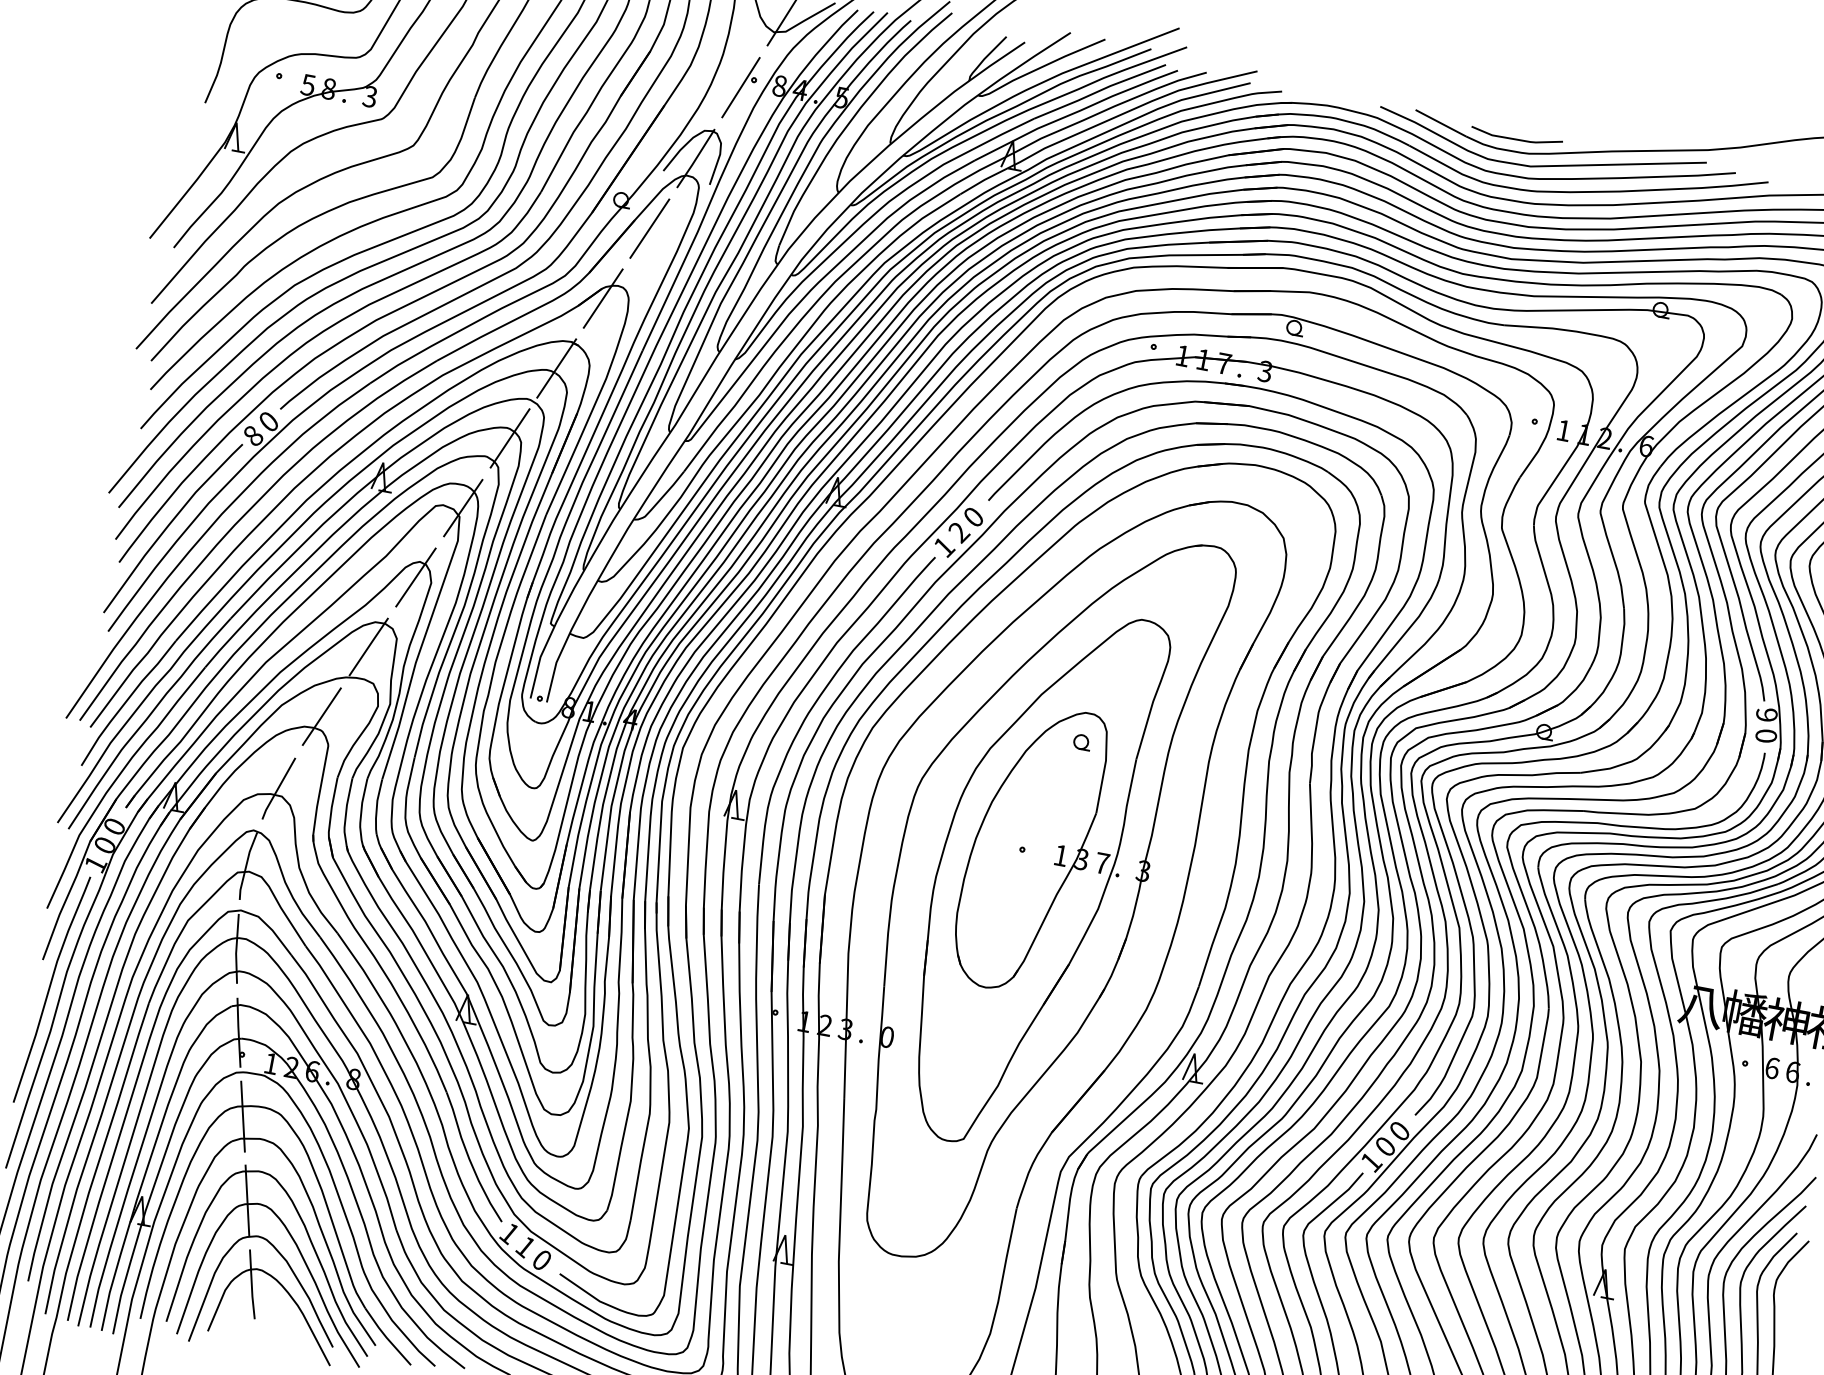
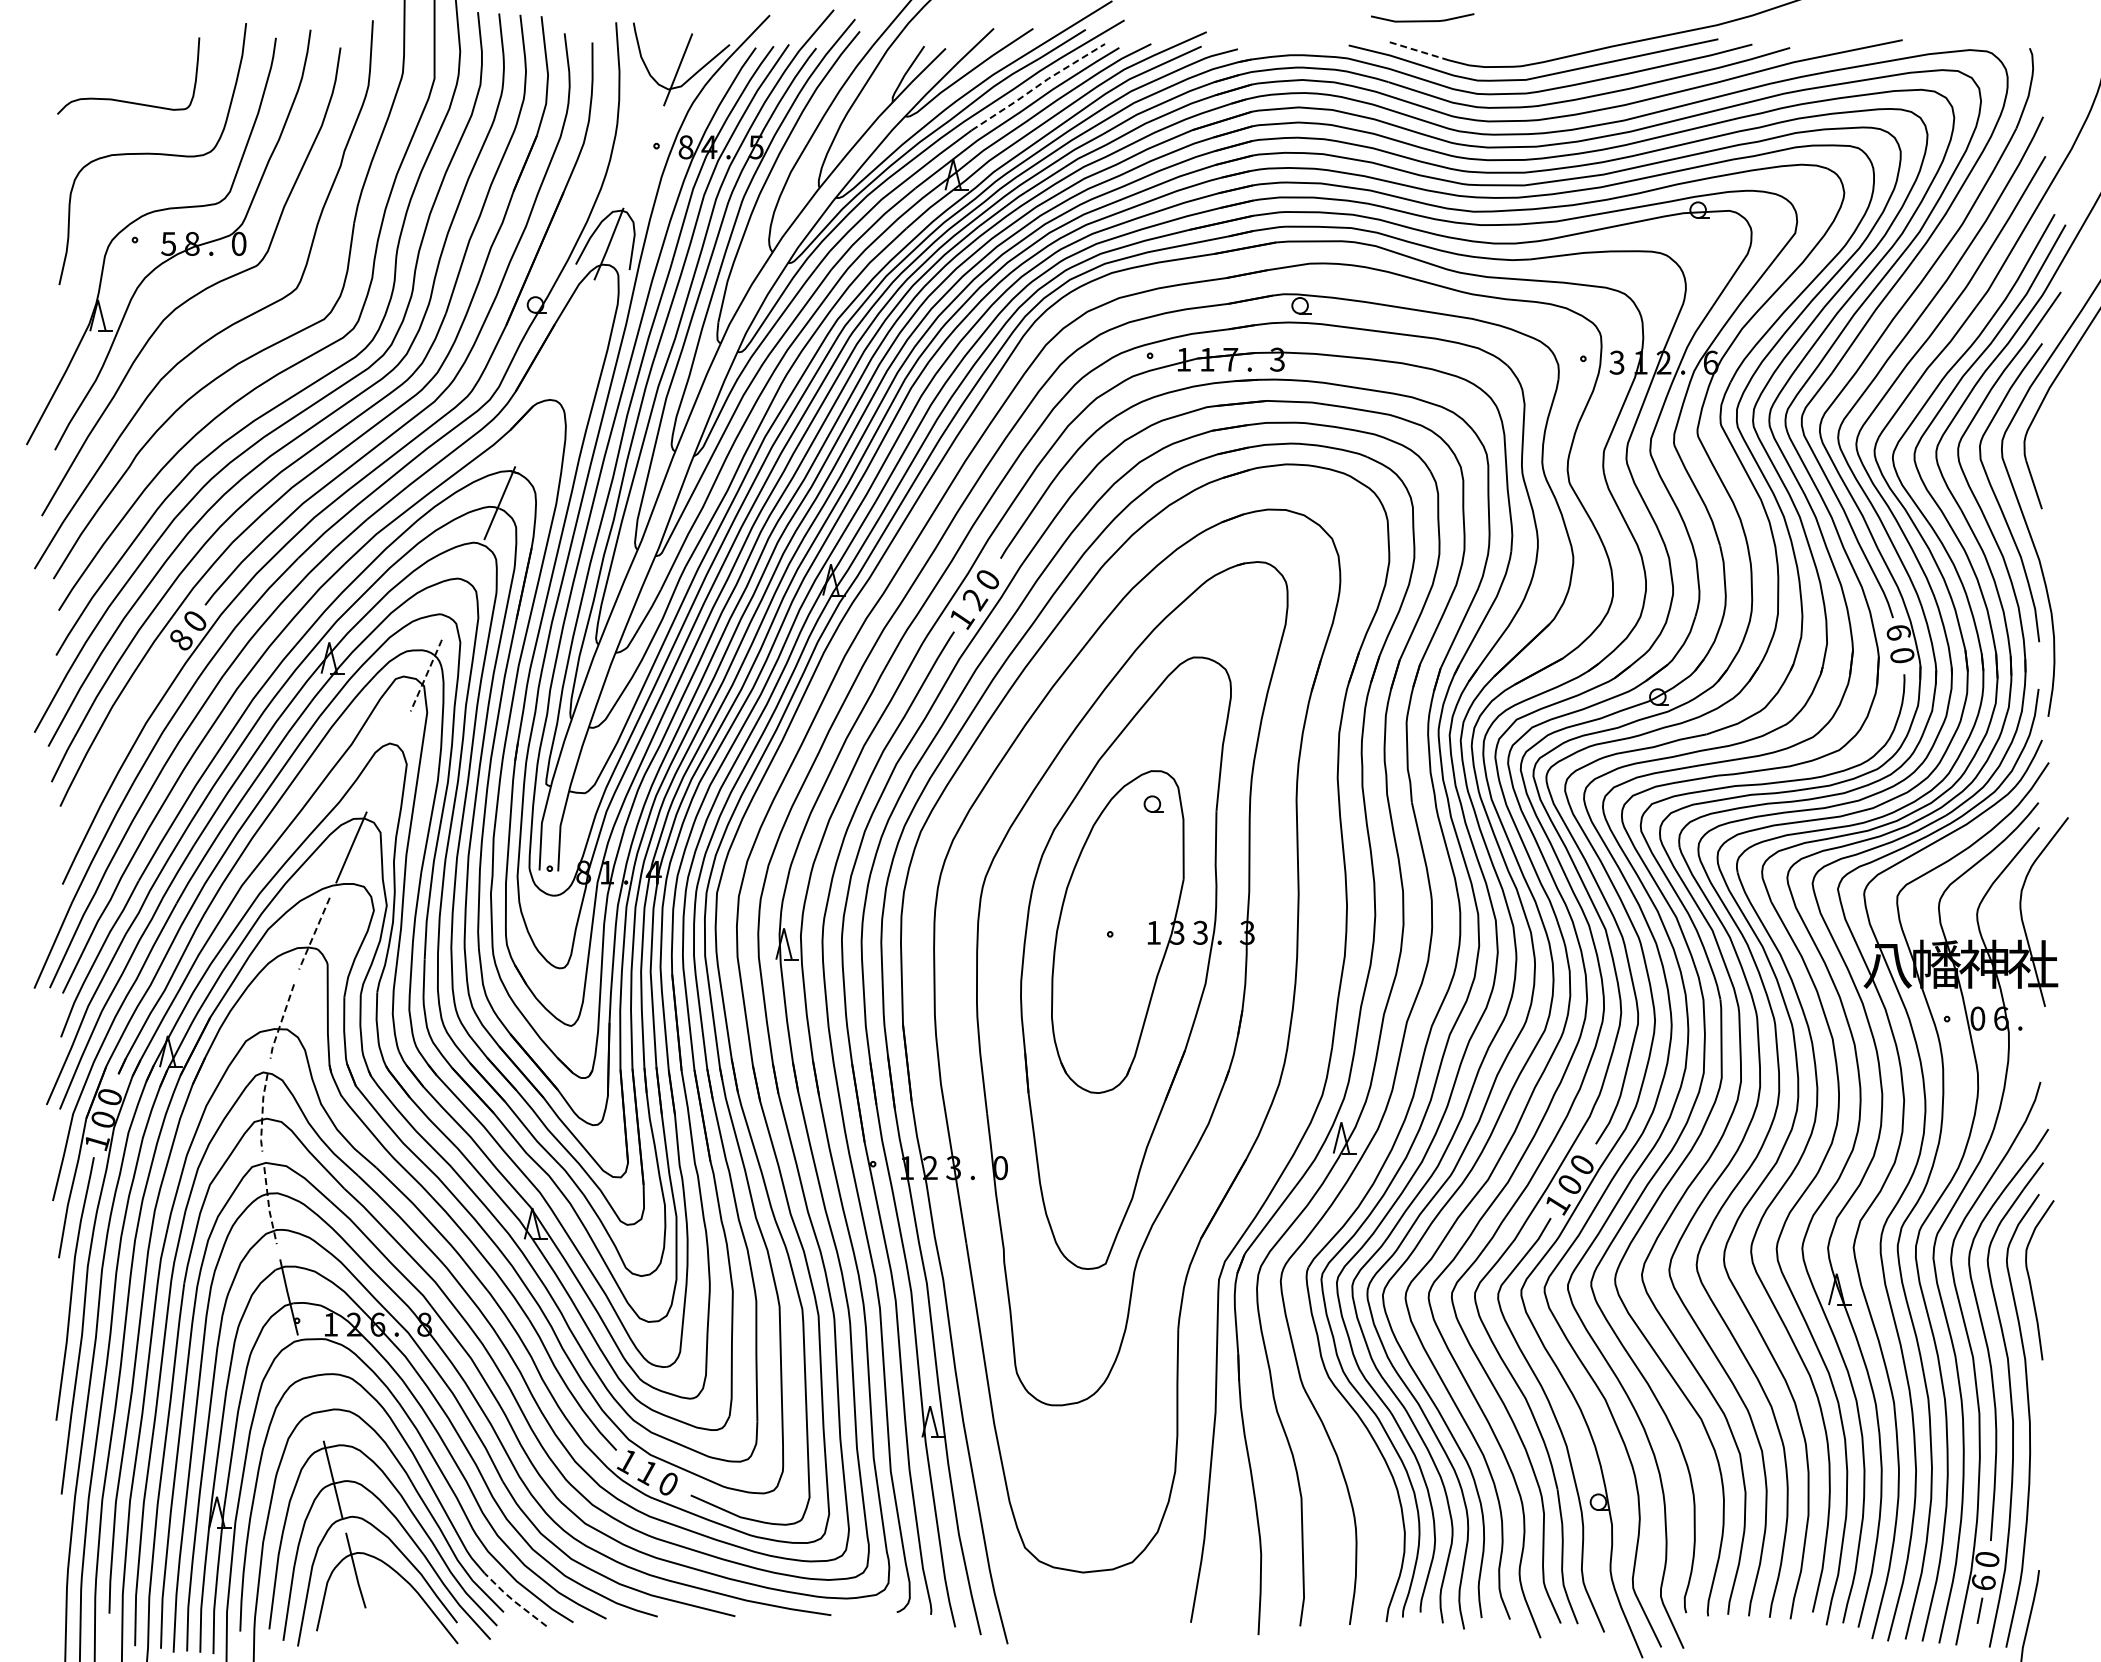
line: (740, 87) -> (643, 156), removed
line: (1099, 91) -> (1037, 86), solid -> dashed
text: (369, 96) -> (238, 243), 3 -> 0
line: (1440, 123) -> (1418, 51), solid -> dashed
line: (1516, 138) -> (1422, 20), moved
line: (649, 228) -> (572, 330), removed
line: (603, 298) -> (536, 416), removed
text: (1563, 430) -> (1616, 362), 1 -> 3
line: (510, 438) -> (463, 589), removed
line: (463, 508) -> (426, 675), solid -> dashed
curve: (169, 526) -> (107, 756), removed
line: (415, 577) -> (388, 761), removed
text: (1766, 715) -> (1898, 632), 9 -> 6
line: (321, 717) -> (314, 934), solid -> dashed
line: (278, 789) -> (281, 1022), solid -> dashed
text: (1102, 863) -> (1200, 932), 7 -> 3
line: (246, 865) -> (262, 1112), solid -> dashed
line: (235, 949) -> (268, 1206), solid -> dashed
text: (1772, 1068) -> (1977, 1018), 6 -> 0
line: (242, 1116) -> (310, 1388), removed
line: (386, 1336) -> (513, 1600), solid -> dashed

